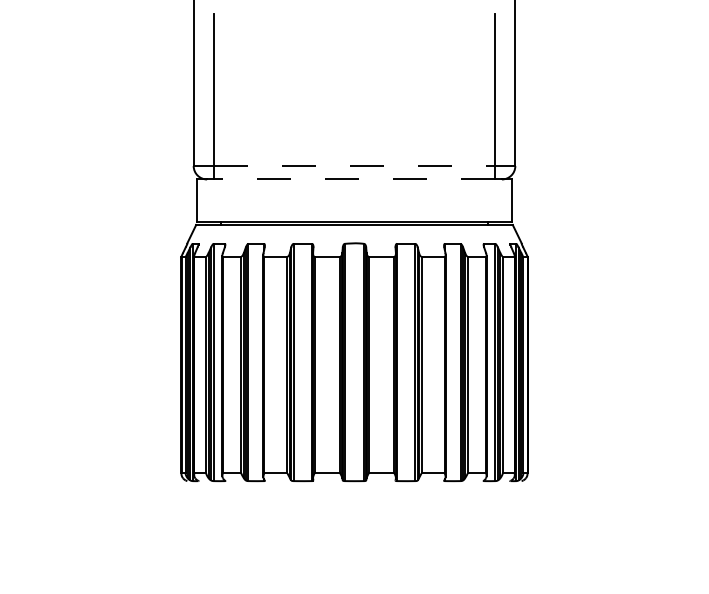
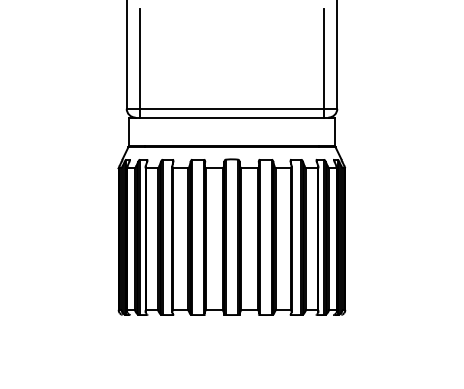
line: (355, 165) -> (232, 108), dashed -> solid
line: (353, 179) -> (231, 117), dashed -> solid

